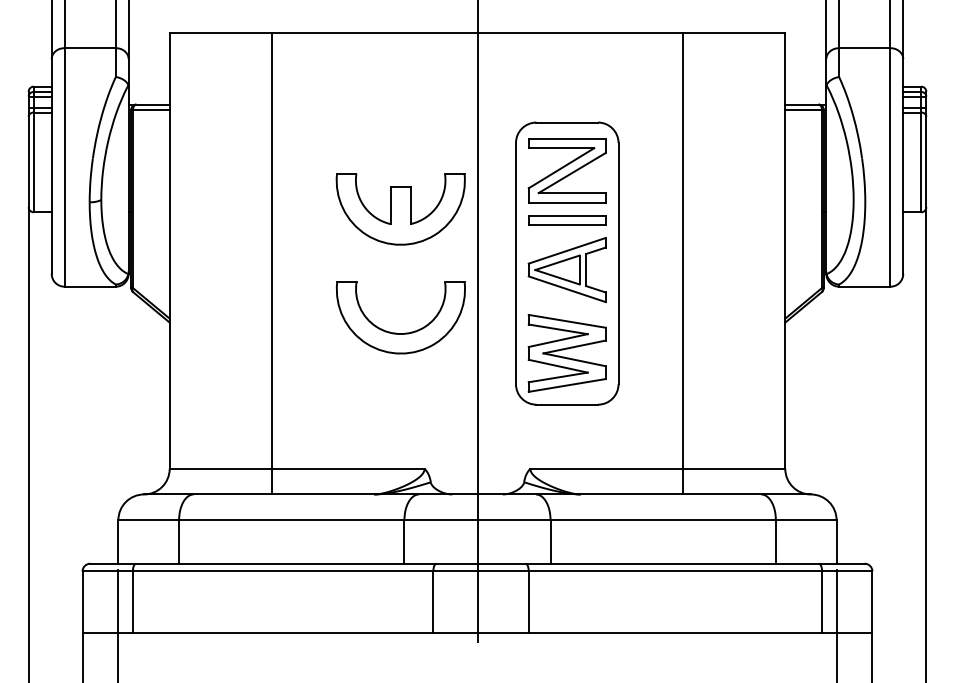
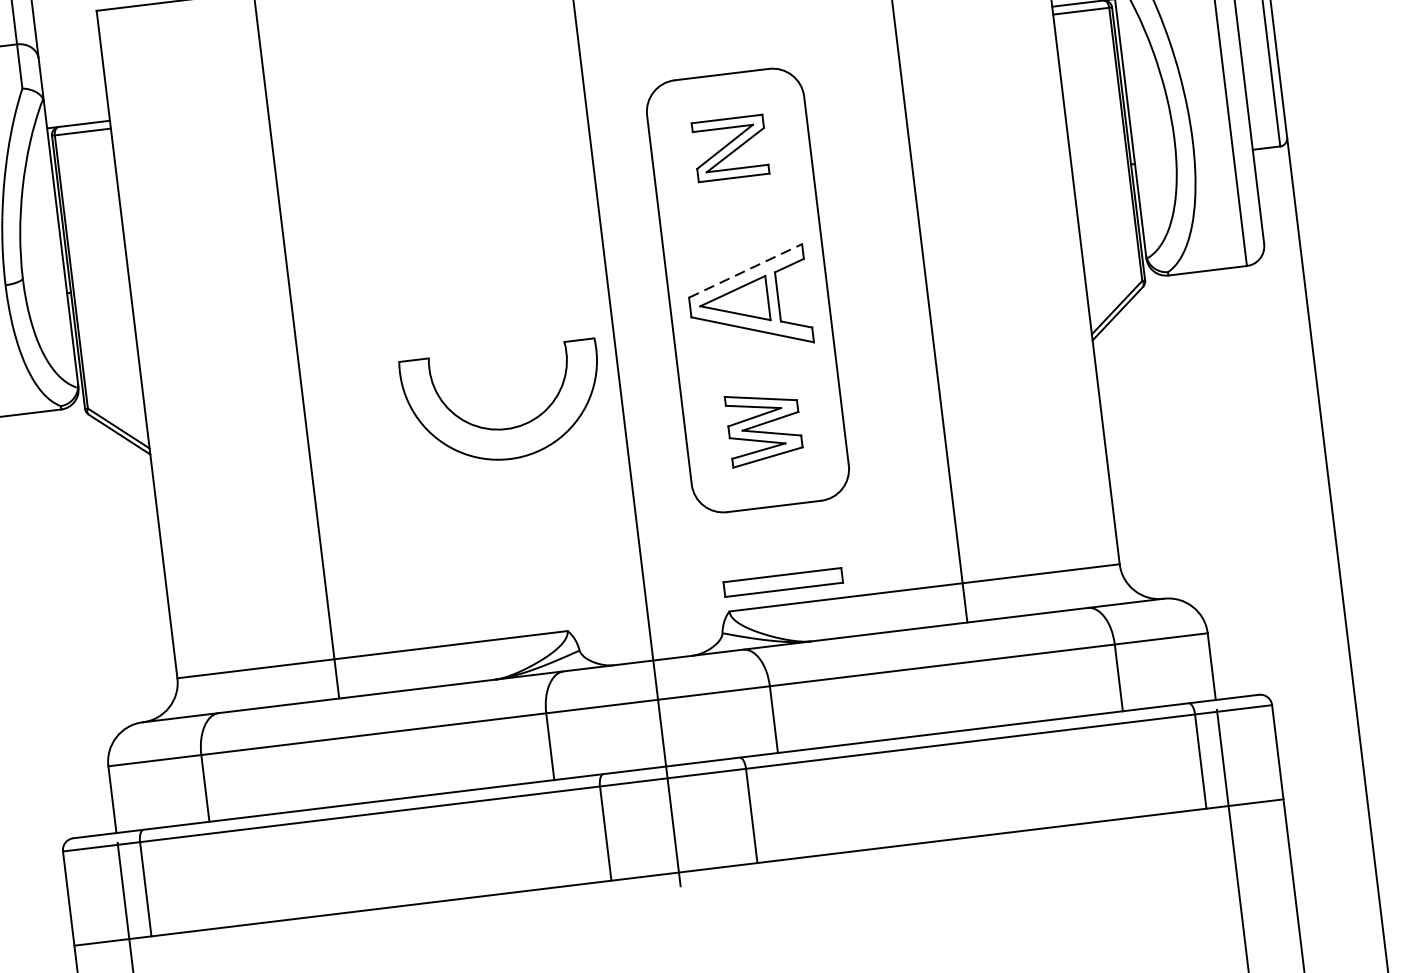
part: (566, 170) -> (729, 148), size x0.6
part: (400, 209) -> (482, 238), removed
part: (567, 220) -> (783, 582), moved
line: (567, 250) -> (745, 270), solid -> dashed
part: (566, 353) -> (763, 428), size x0.6

